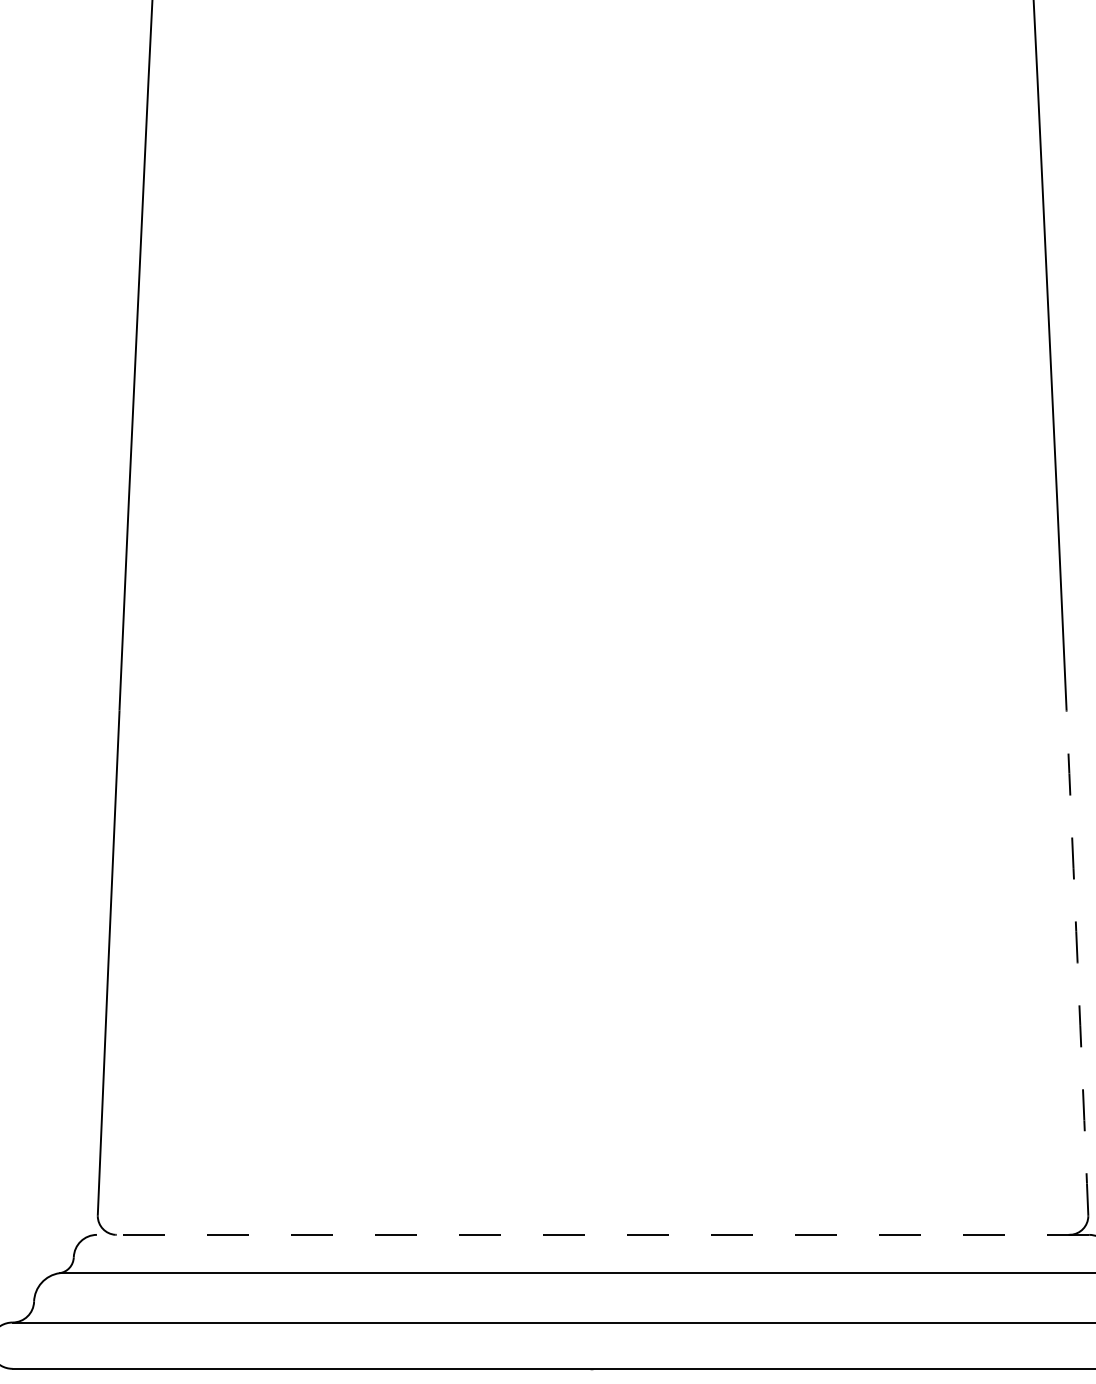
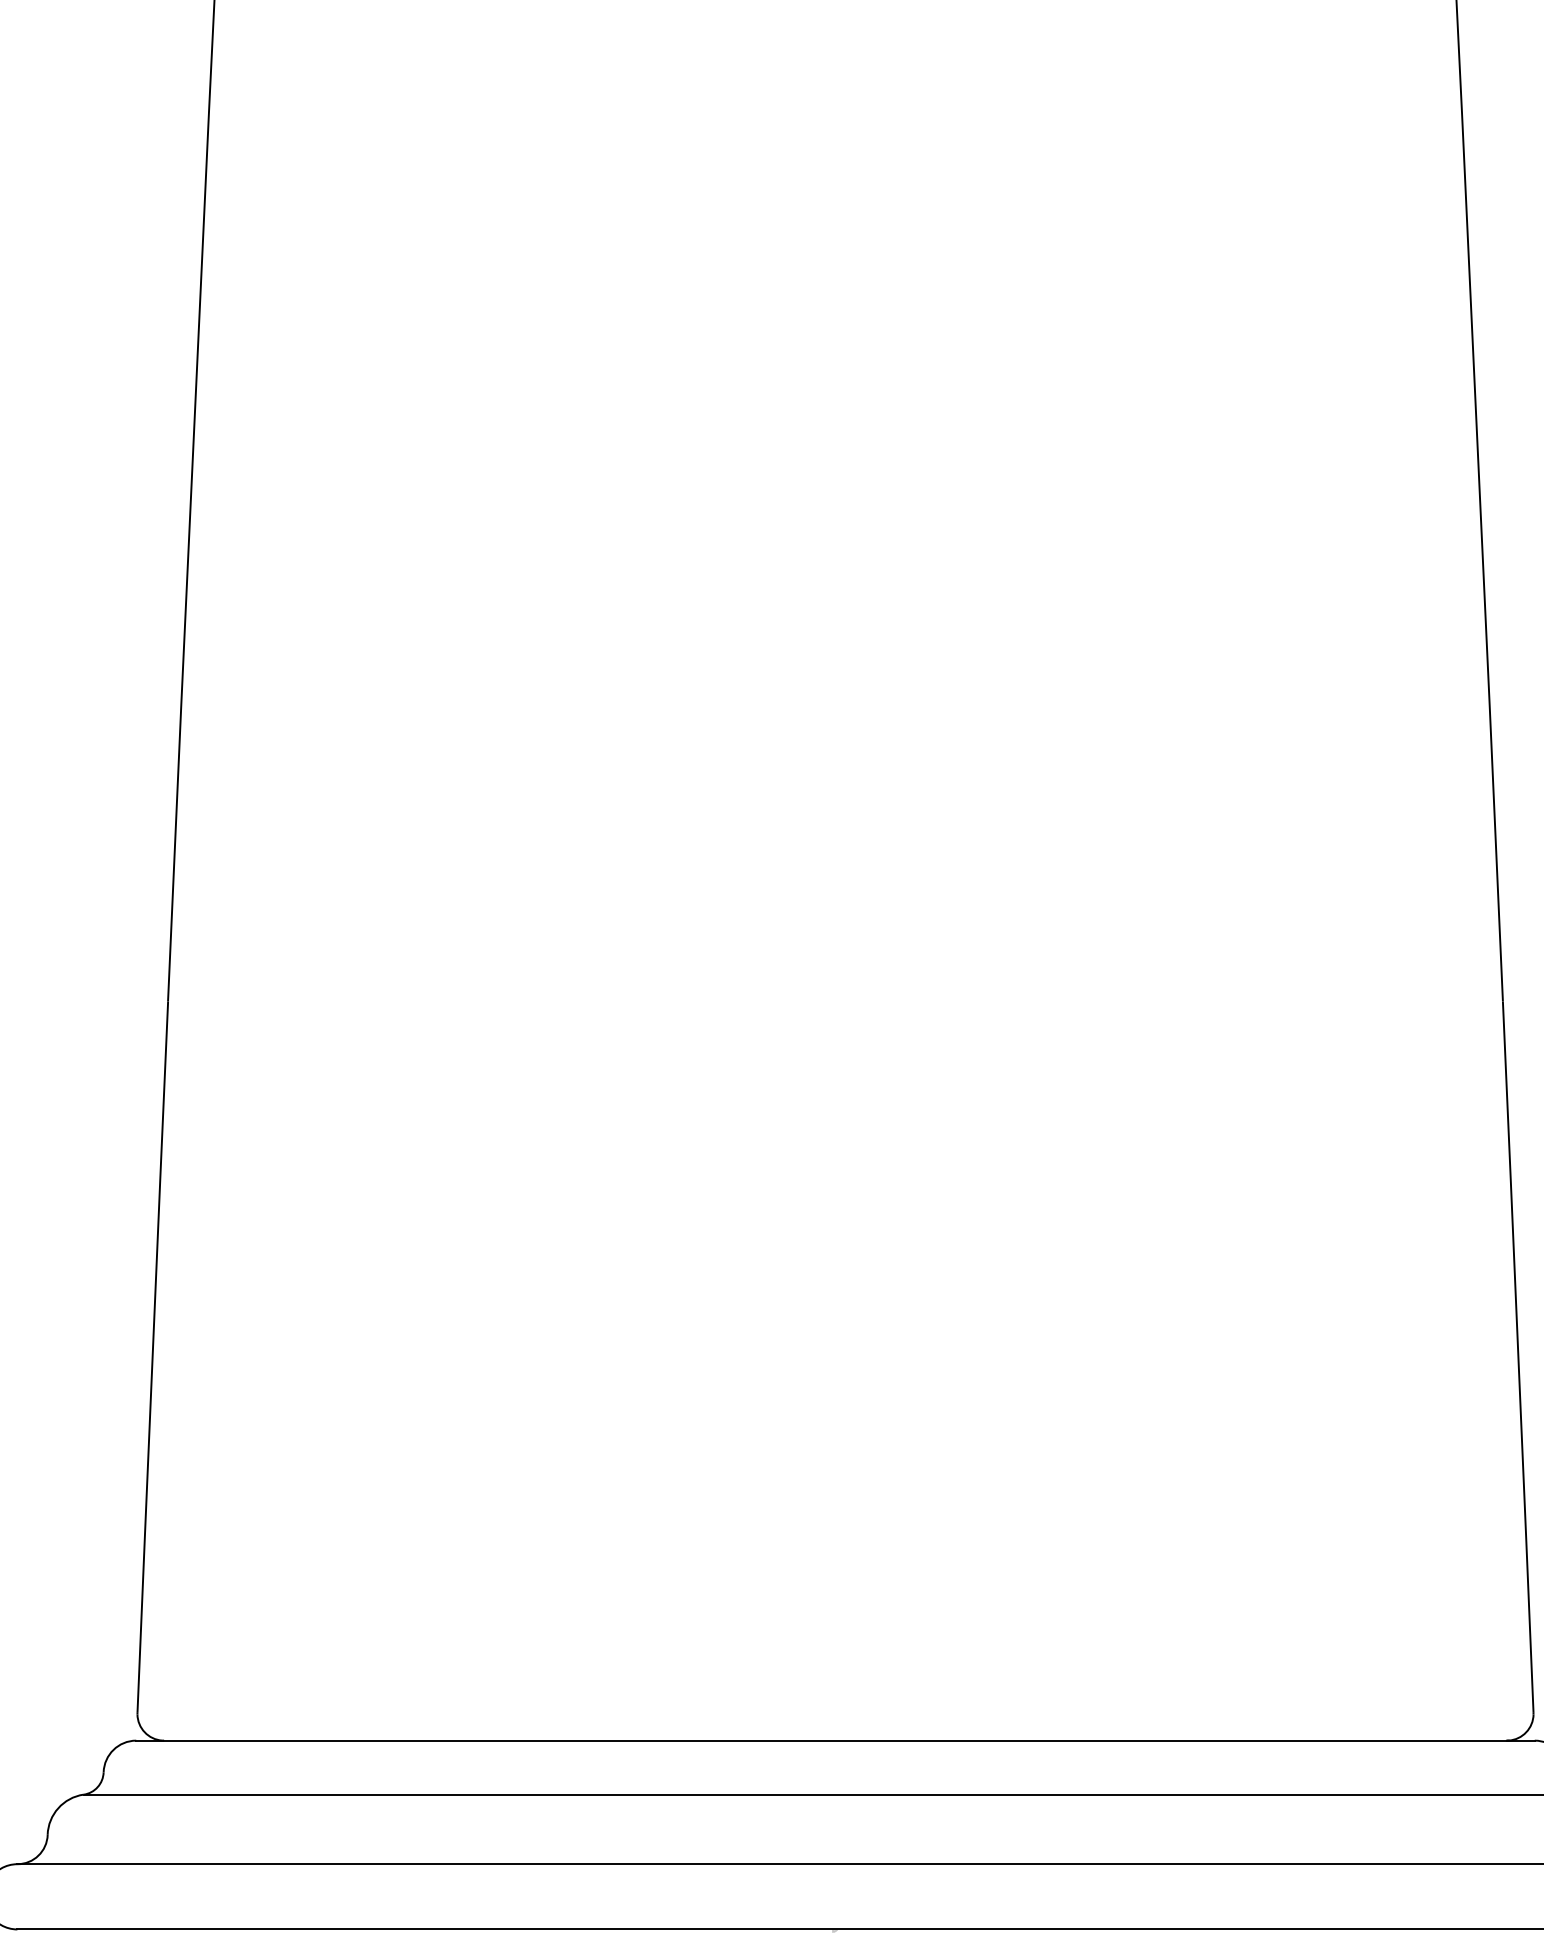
arc: (1077, 963) -> (1518, 1357), dashed -> solid
line: (593, 1234) -> (835, 1740), dashed -> solid

